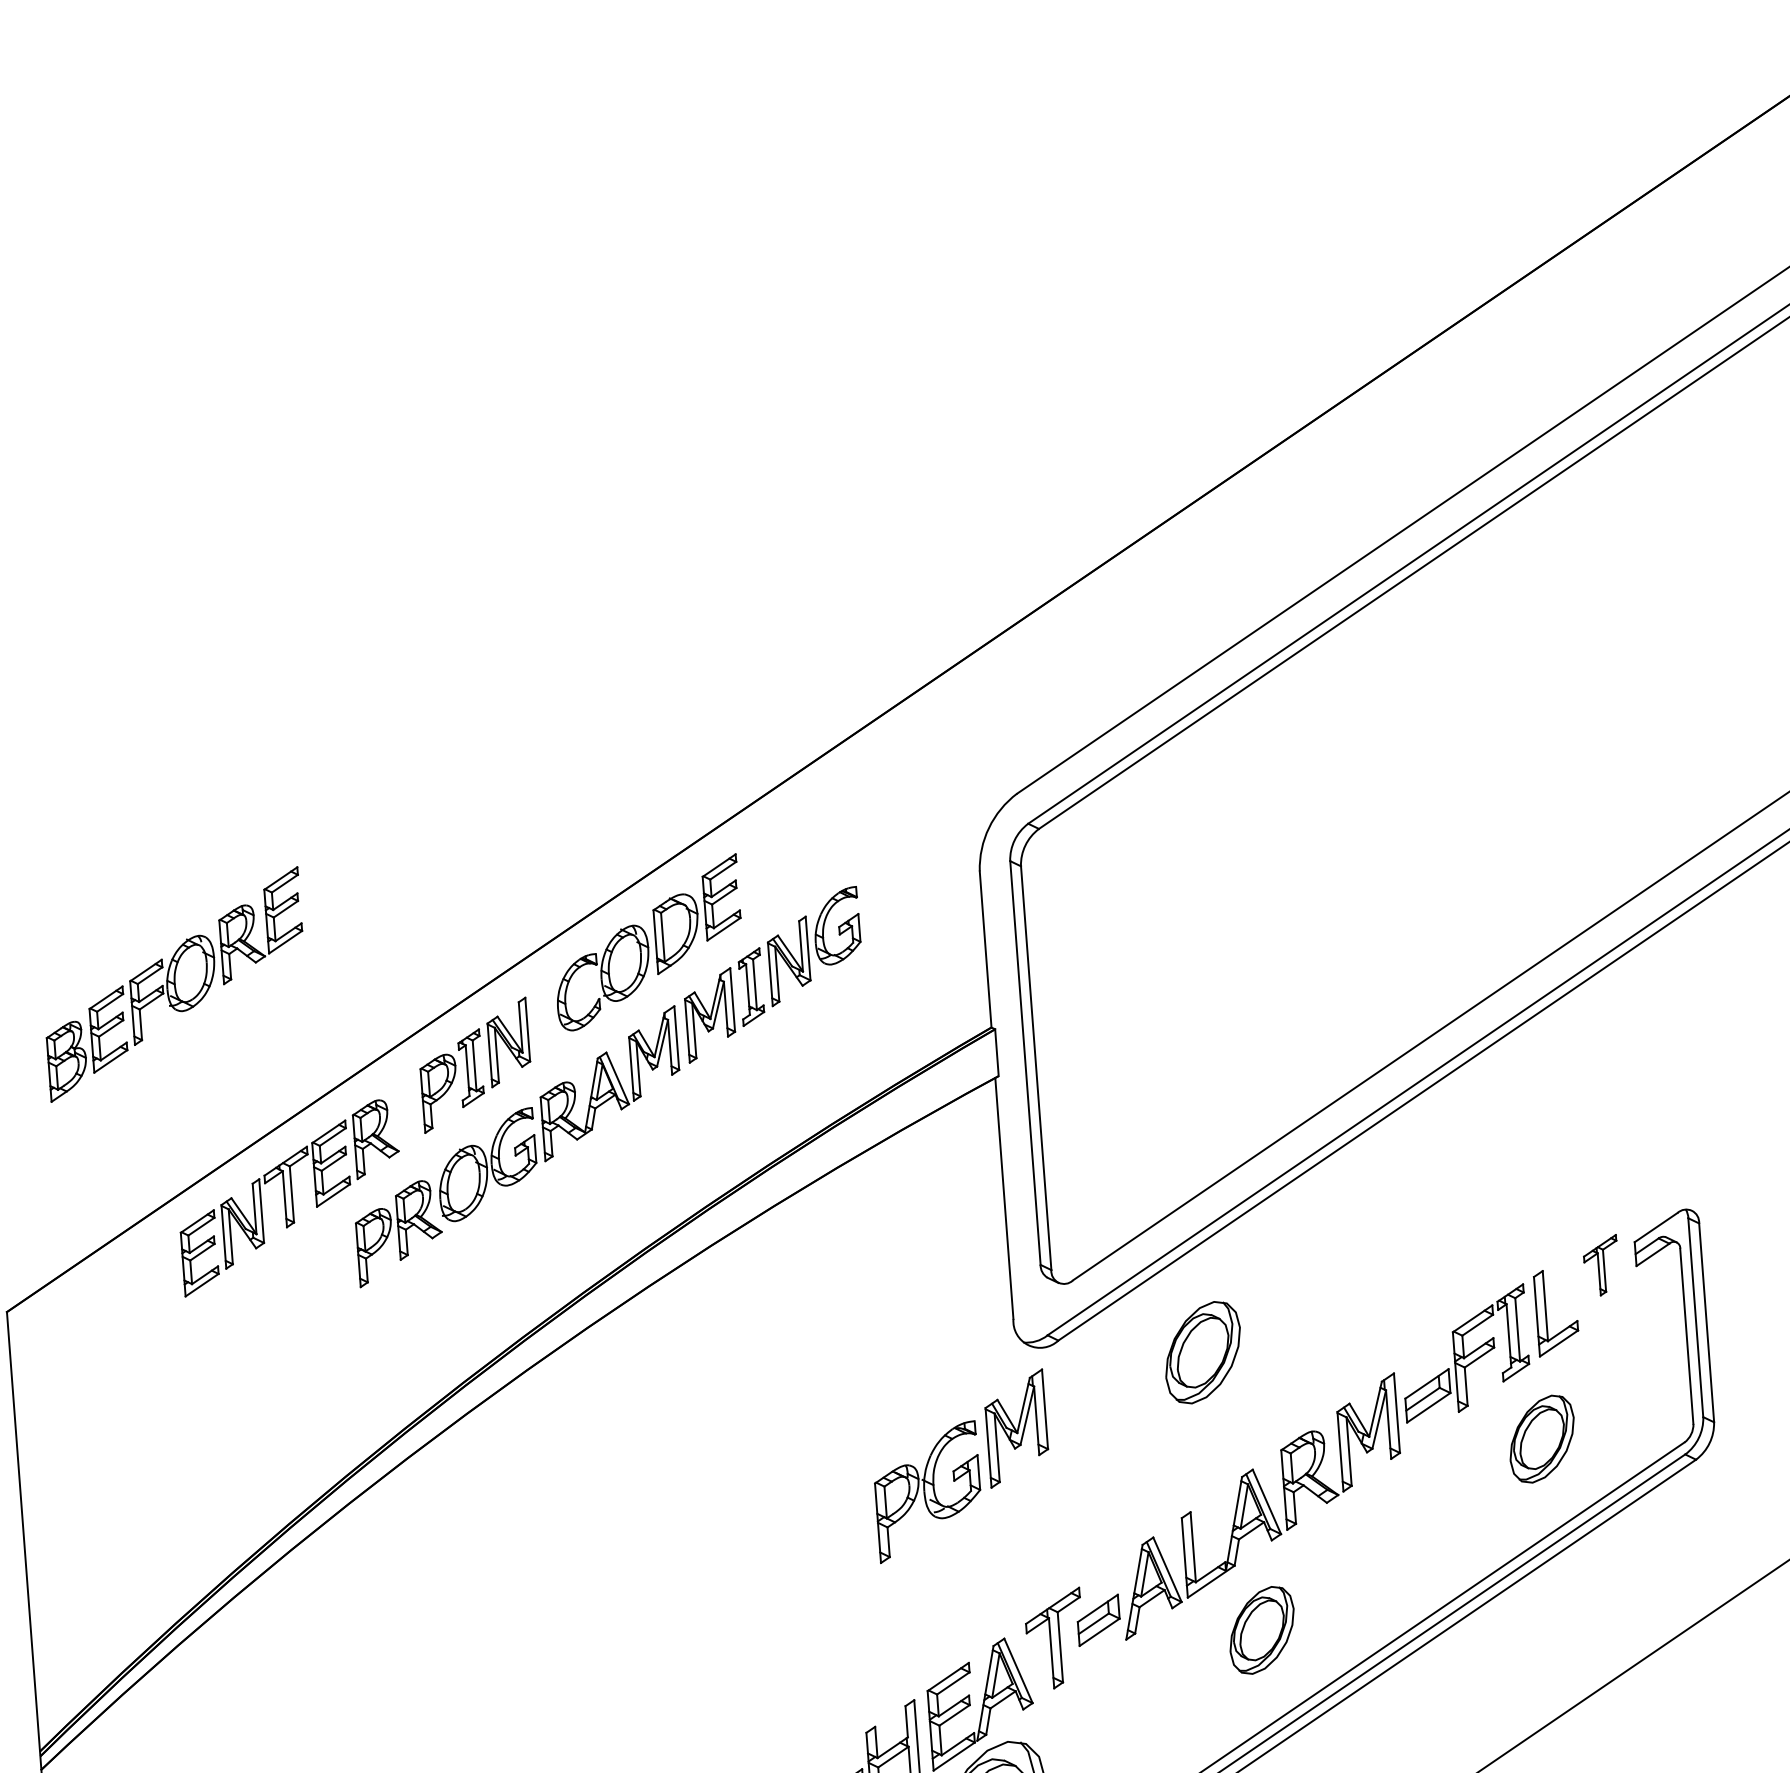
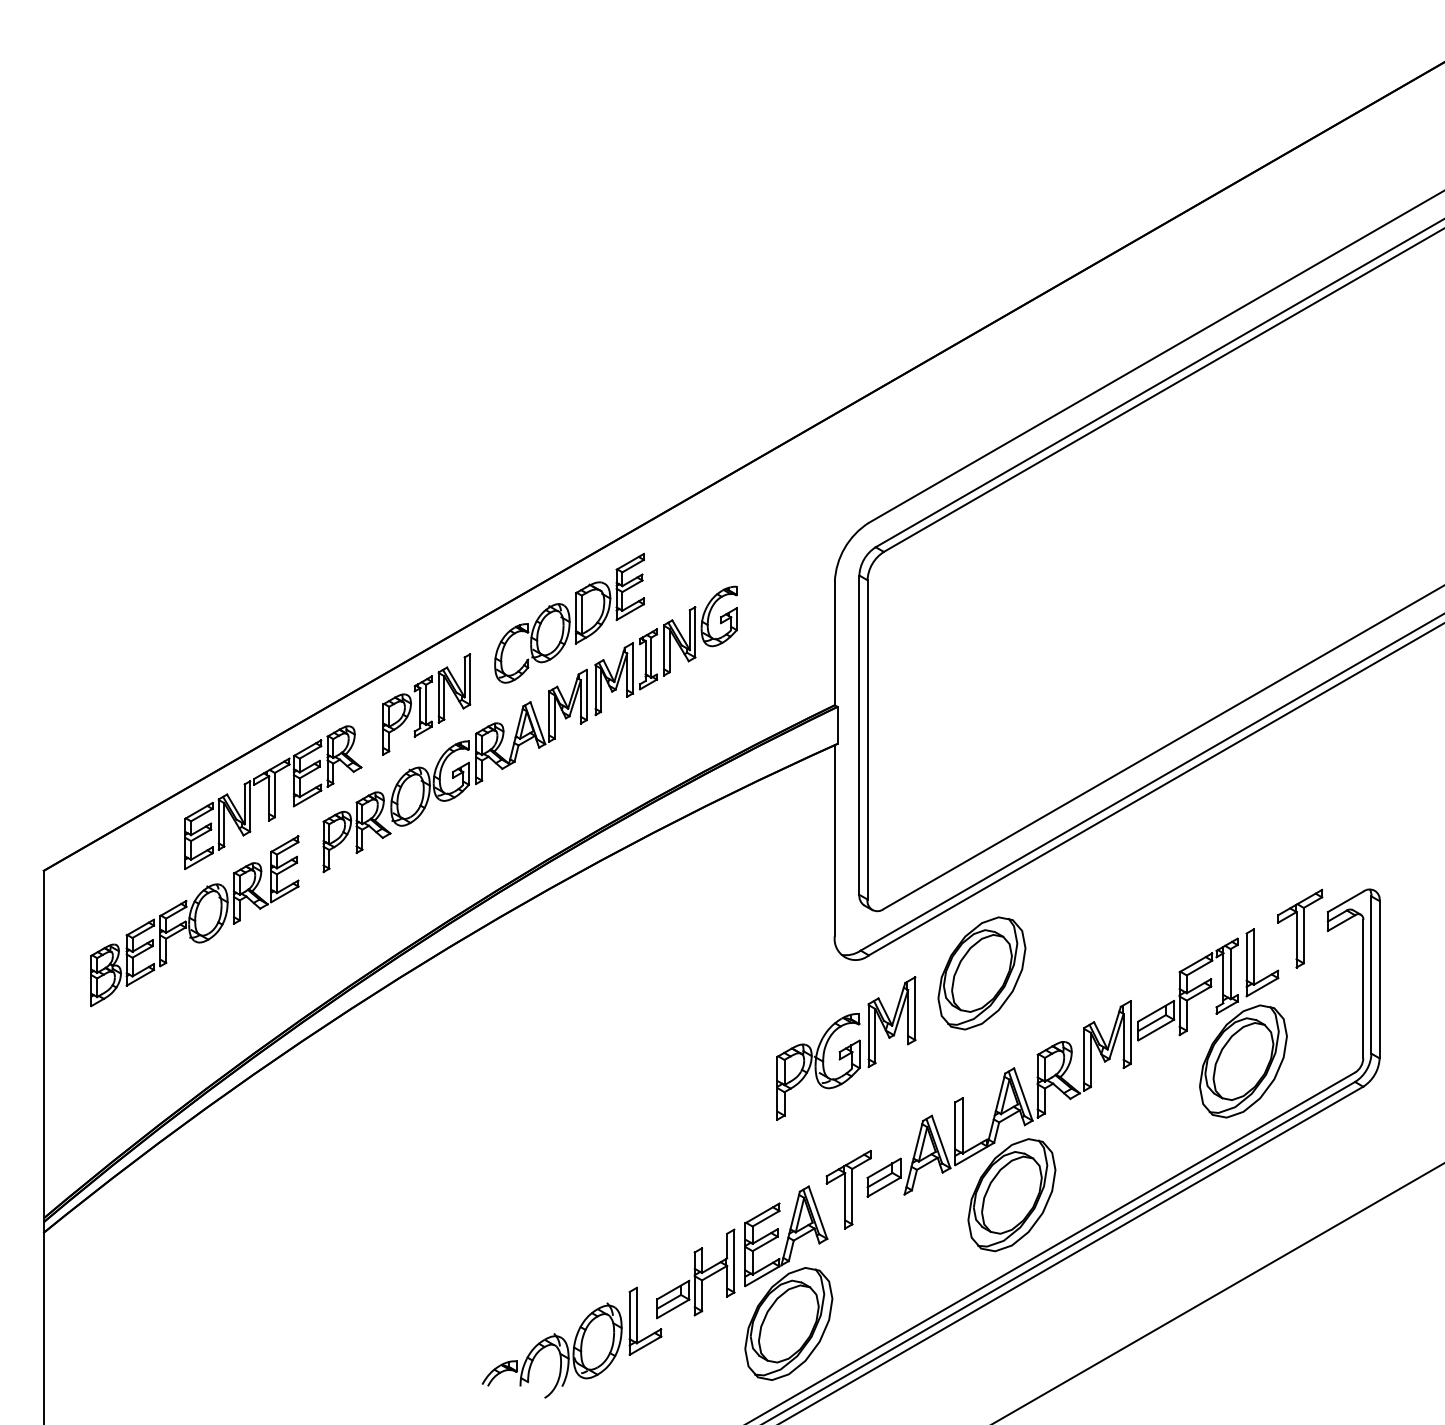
part: (173, 984) -> (194, 921), moved
part: (1601, 1265) -> (1300, 928), size x1.67
part: (1202, 1352) -> (981, 973), size x1.43
part: (1542, 1439) -> (1243, 1061), size x1.67
part: (961, 1466) -> (846, 1048), moved
part: (1261, 1630) -> (1011, 1195), size x1.67

